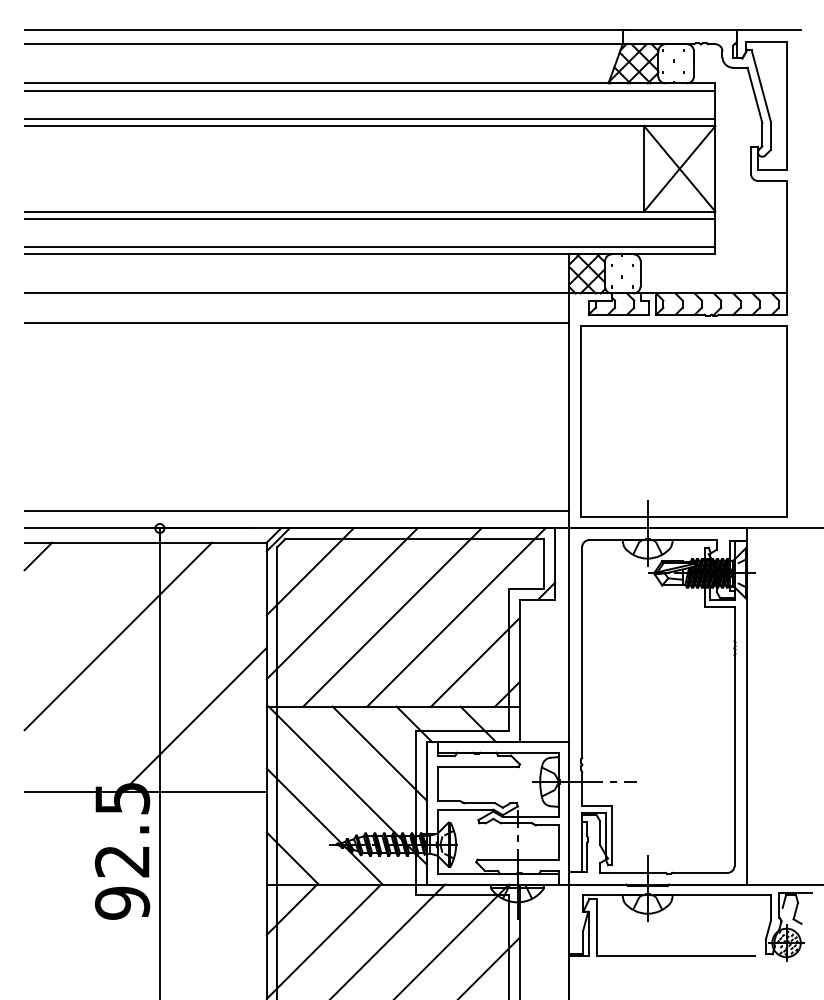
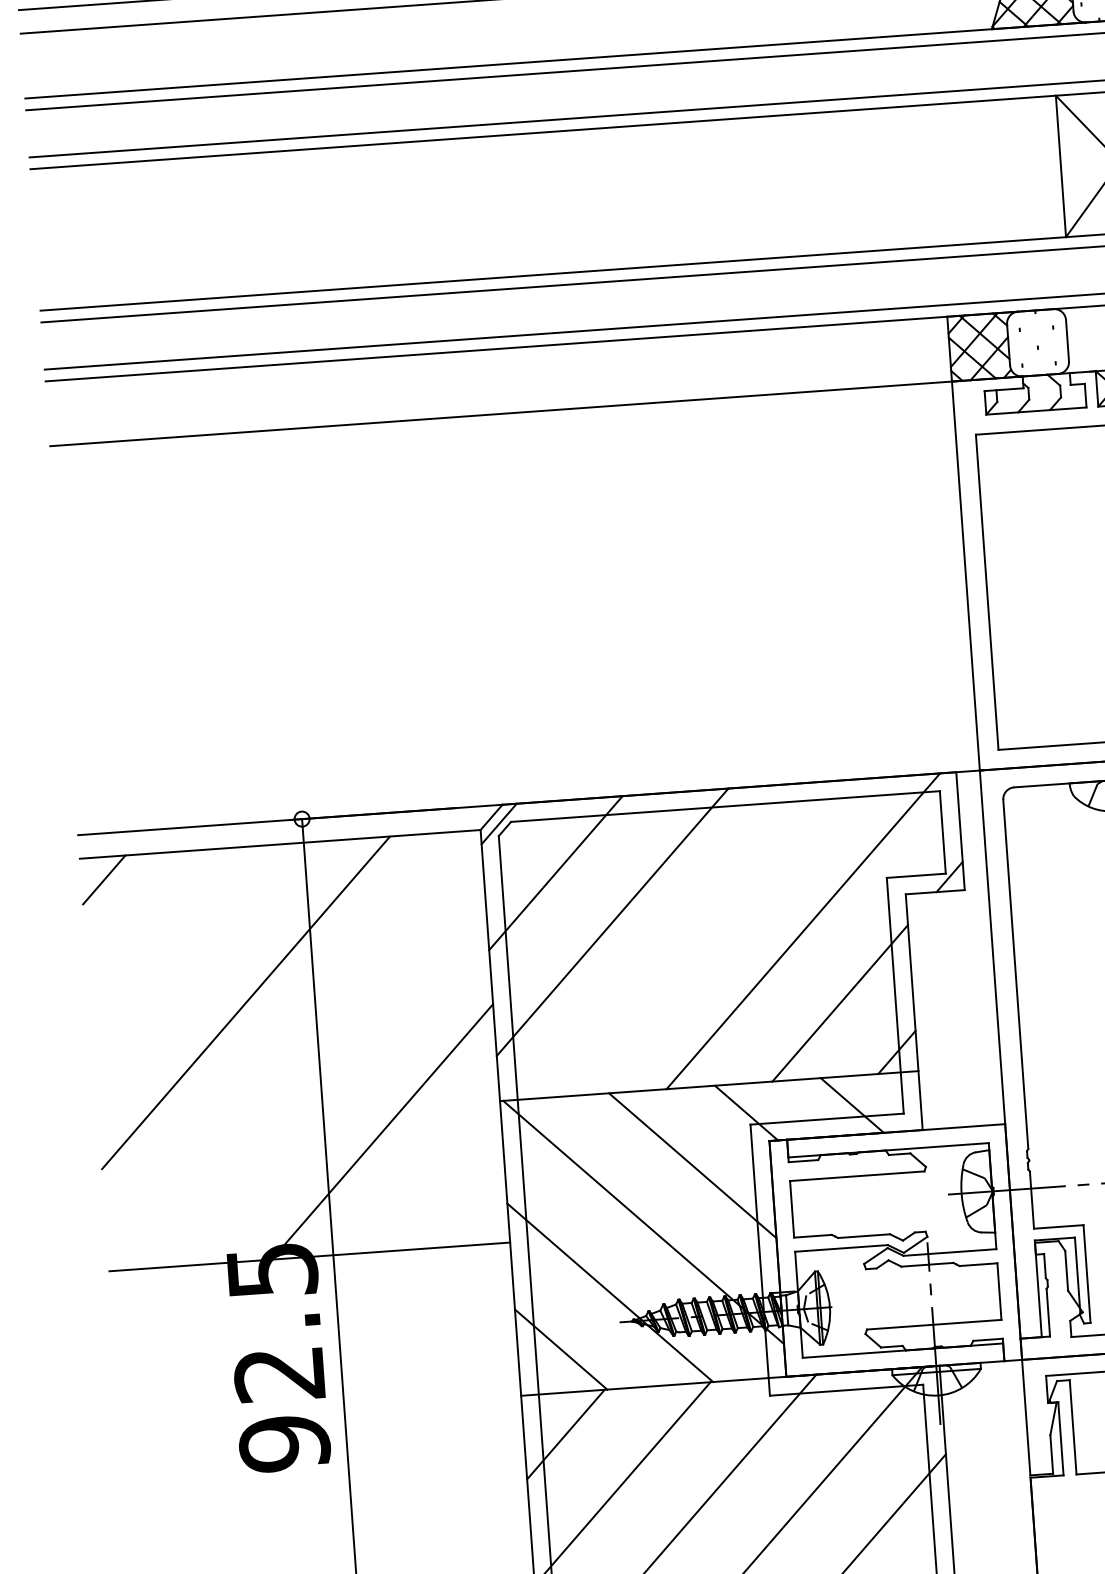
line: (296, 323) -> (503, 463), removed
line: (296, 510) -> (526, 773), removed
line: (392, 617) -> (697, 938), removed

